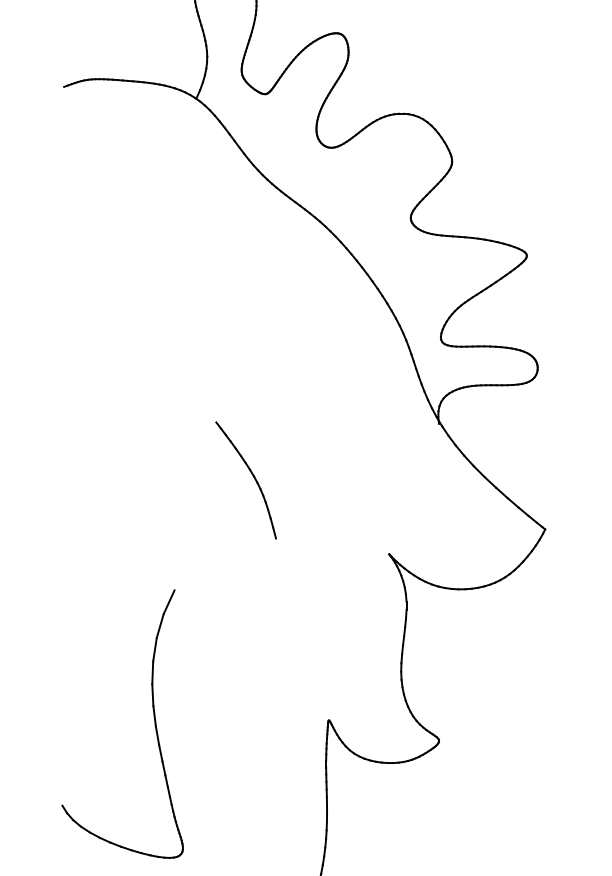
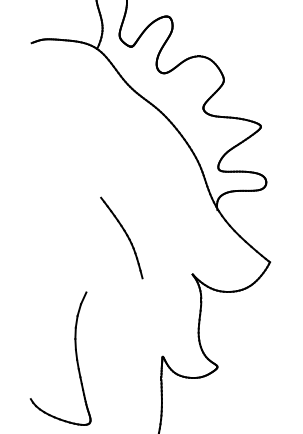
part: (245, 479) -> (121, 237), size x1.4

